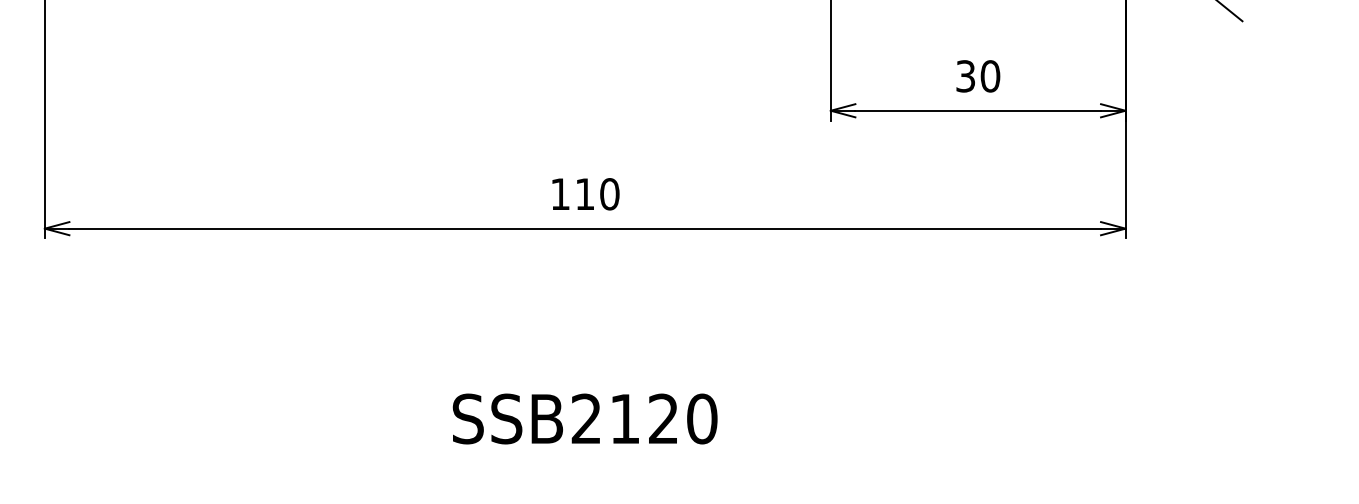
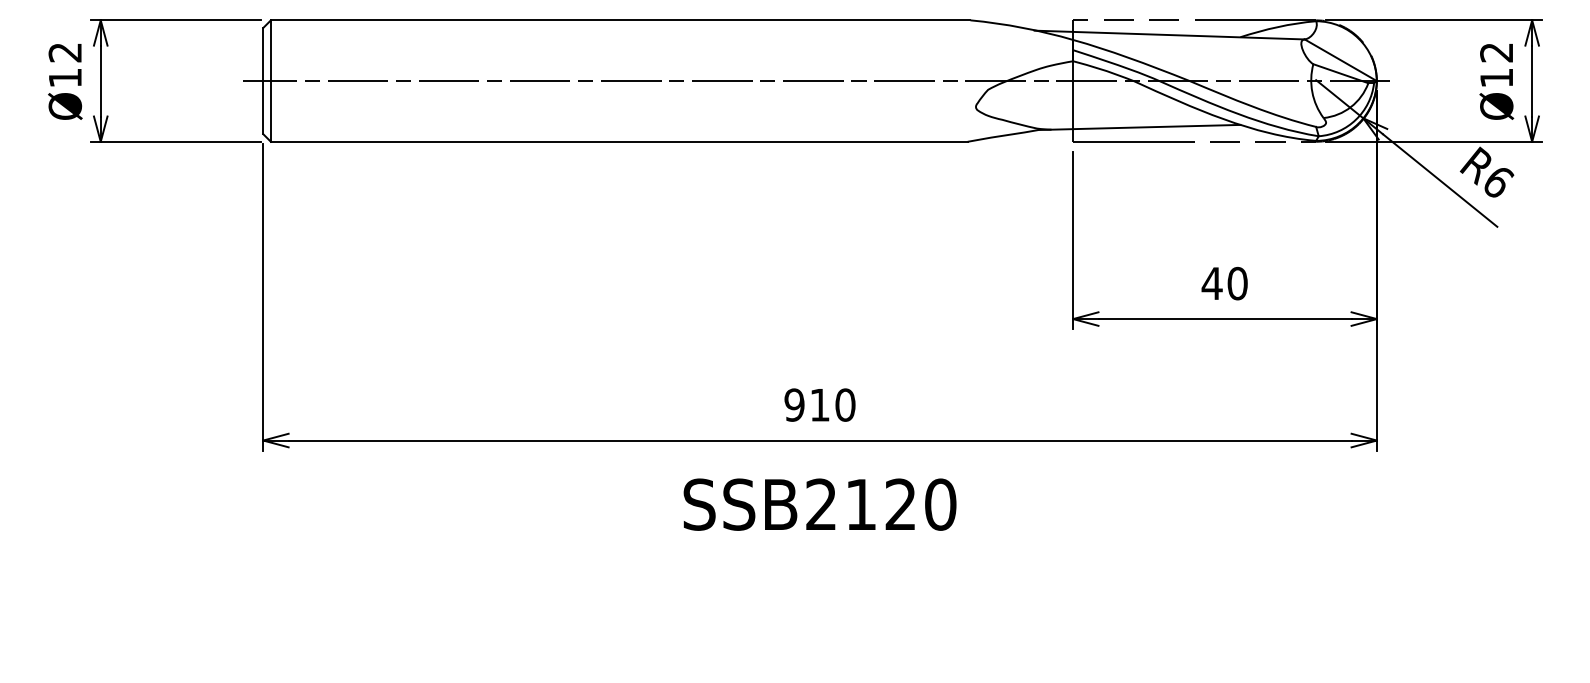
text: (965, 76) -> (1211, 283), 30 -> 40
text: (560, 193) -> (794, 404), 110 -> 910
text: (584, 418) -> (819, 504), moved

